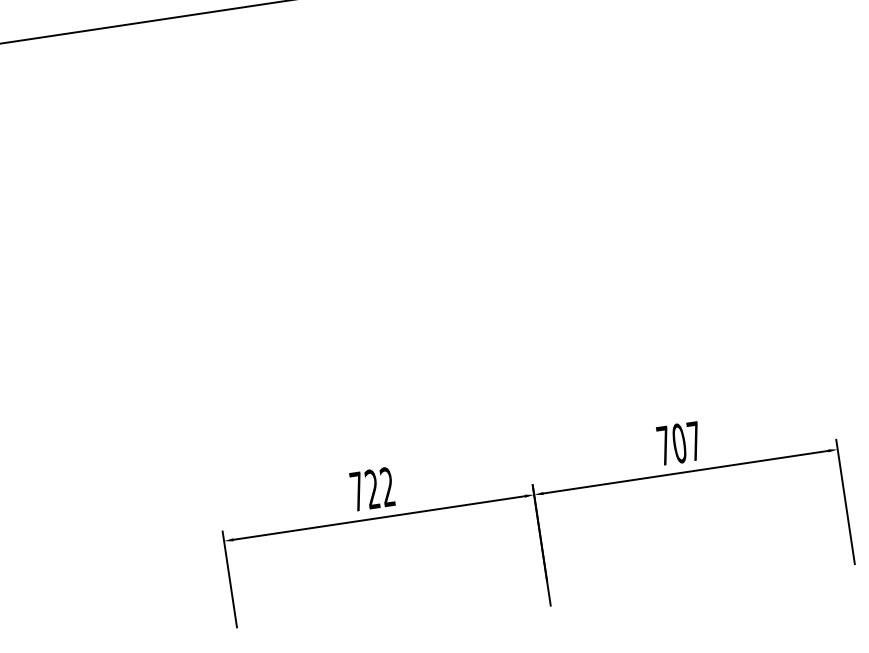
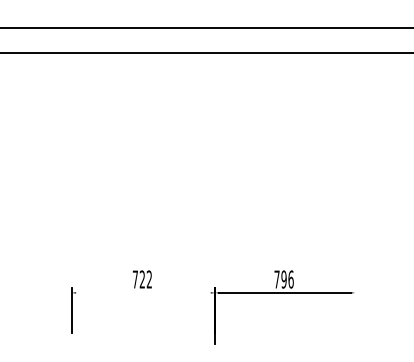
text: (686, 442) -> (287, 279), 707 -> 796
line: (846, 500) -> (355, 316), removed
line: (379, 517) -> (143, 292), removed

